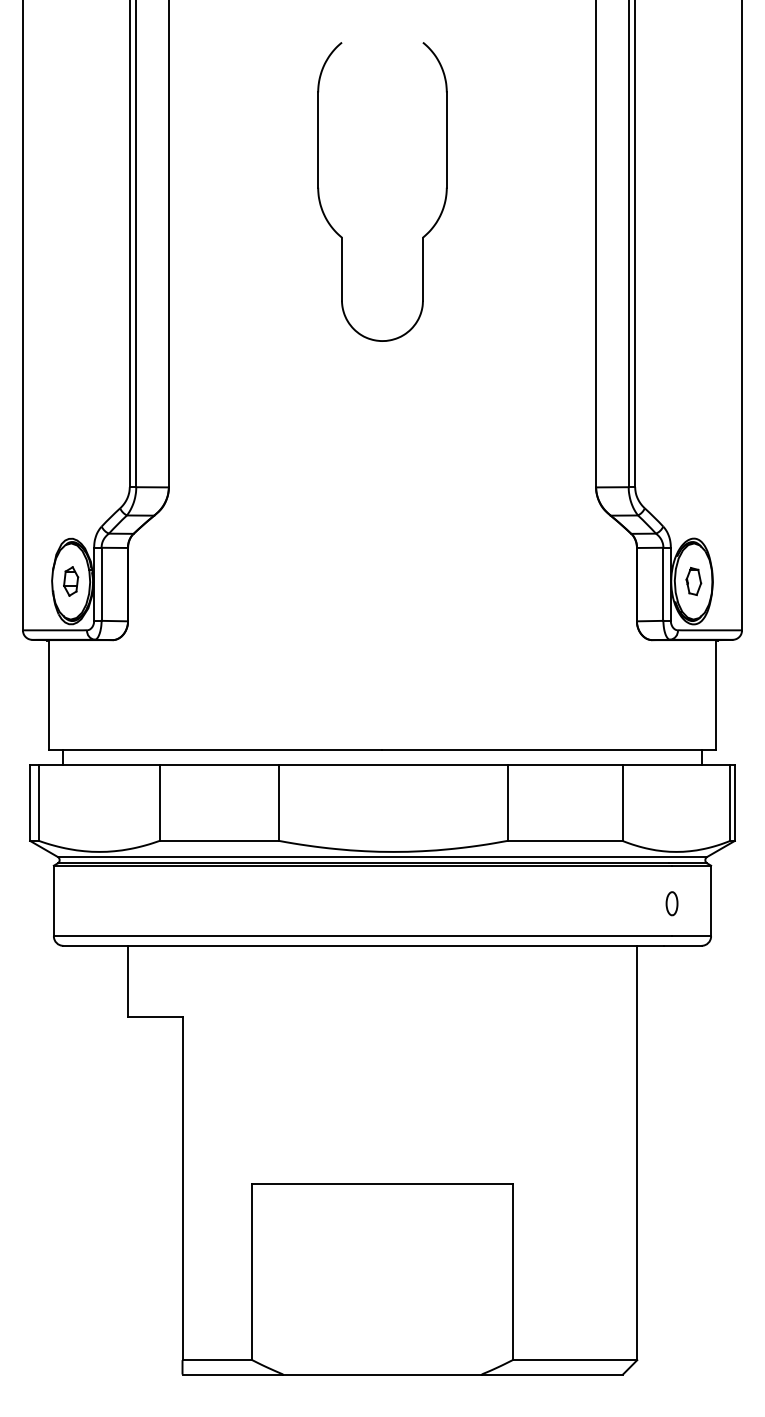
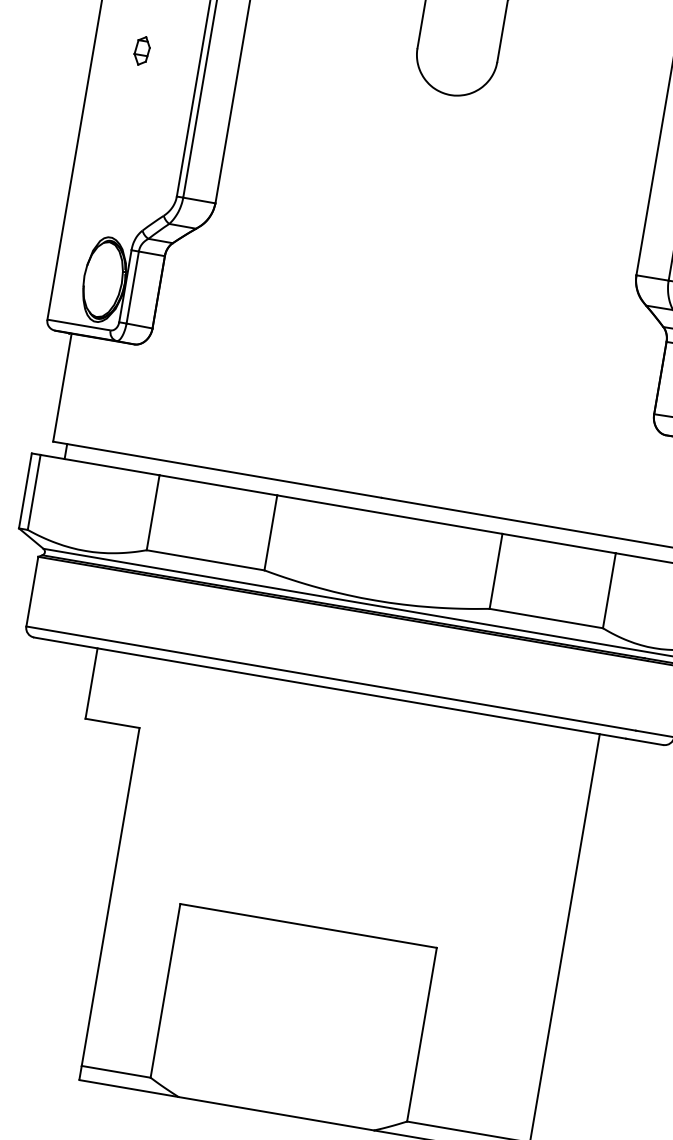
part: (71, 581) -> (142, 51), moved
part: (671, 903) -> (640, 698), removed

